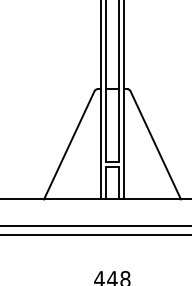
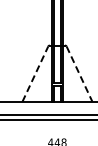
line: (69, 145) -> (35, 74), solid -> dashed
line: (155, 145) -> (79, 74), solid -> dashed

